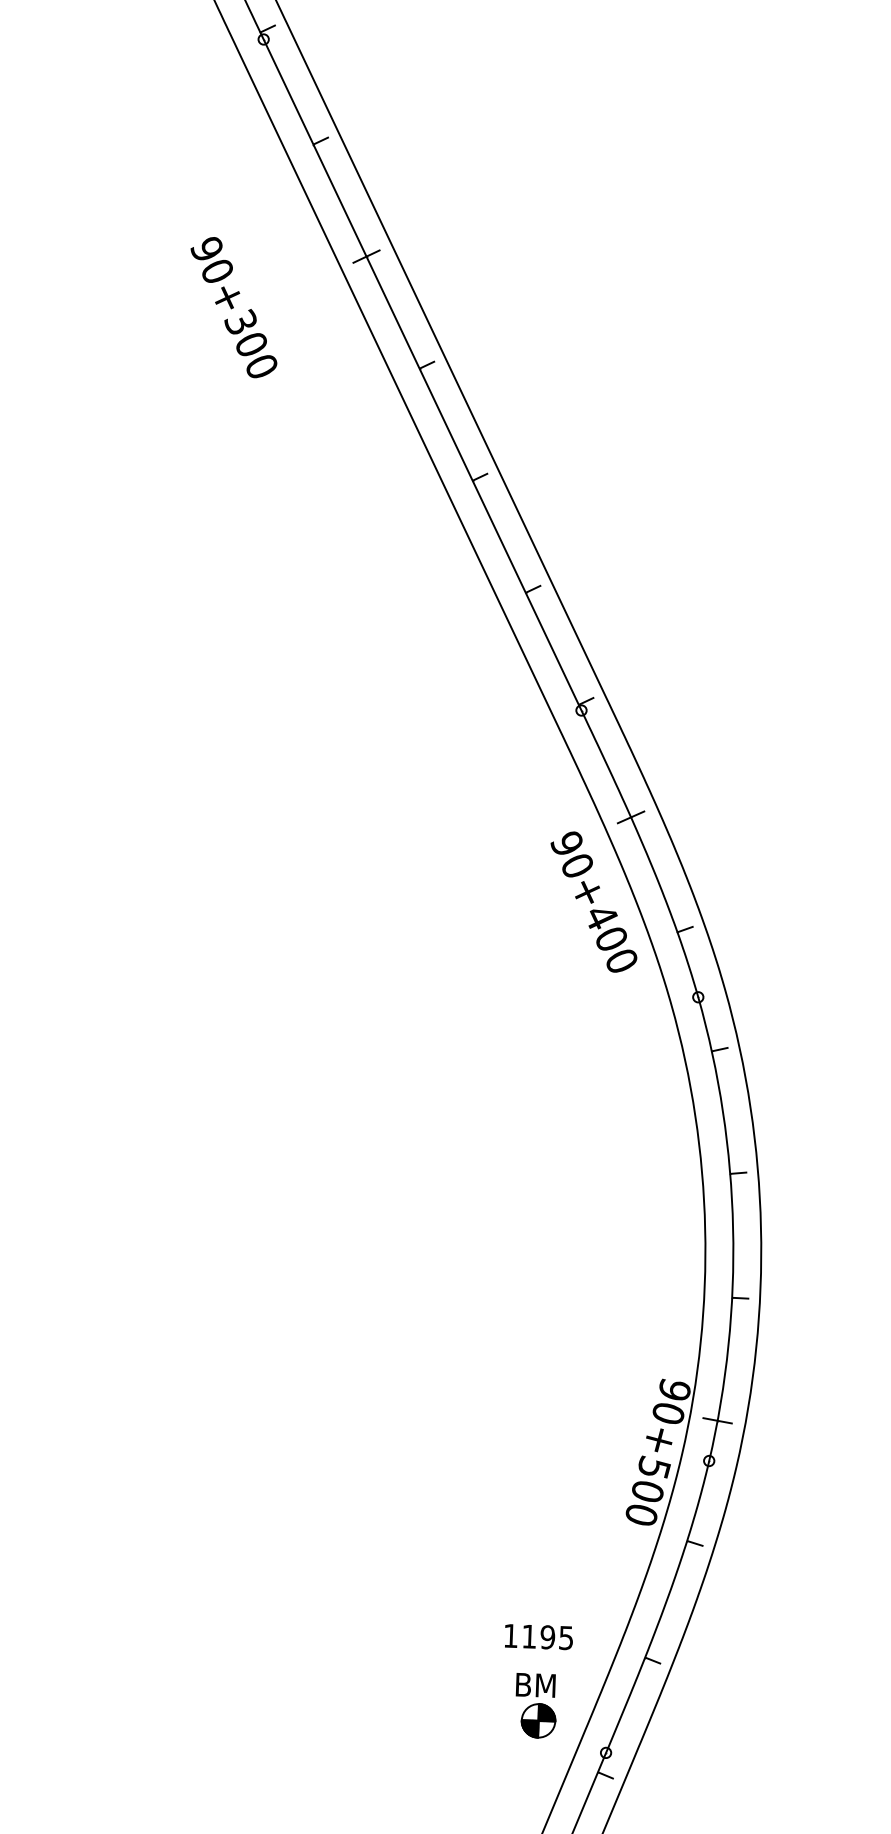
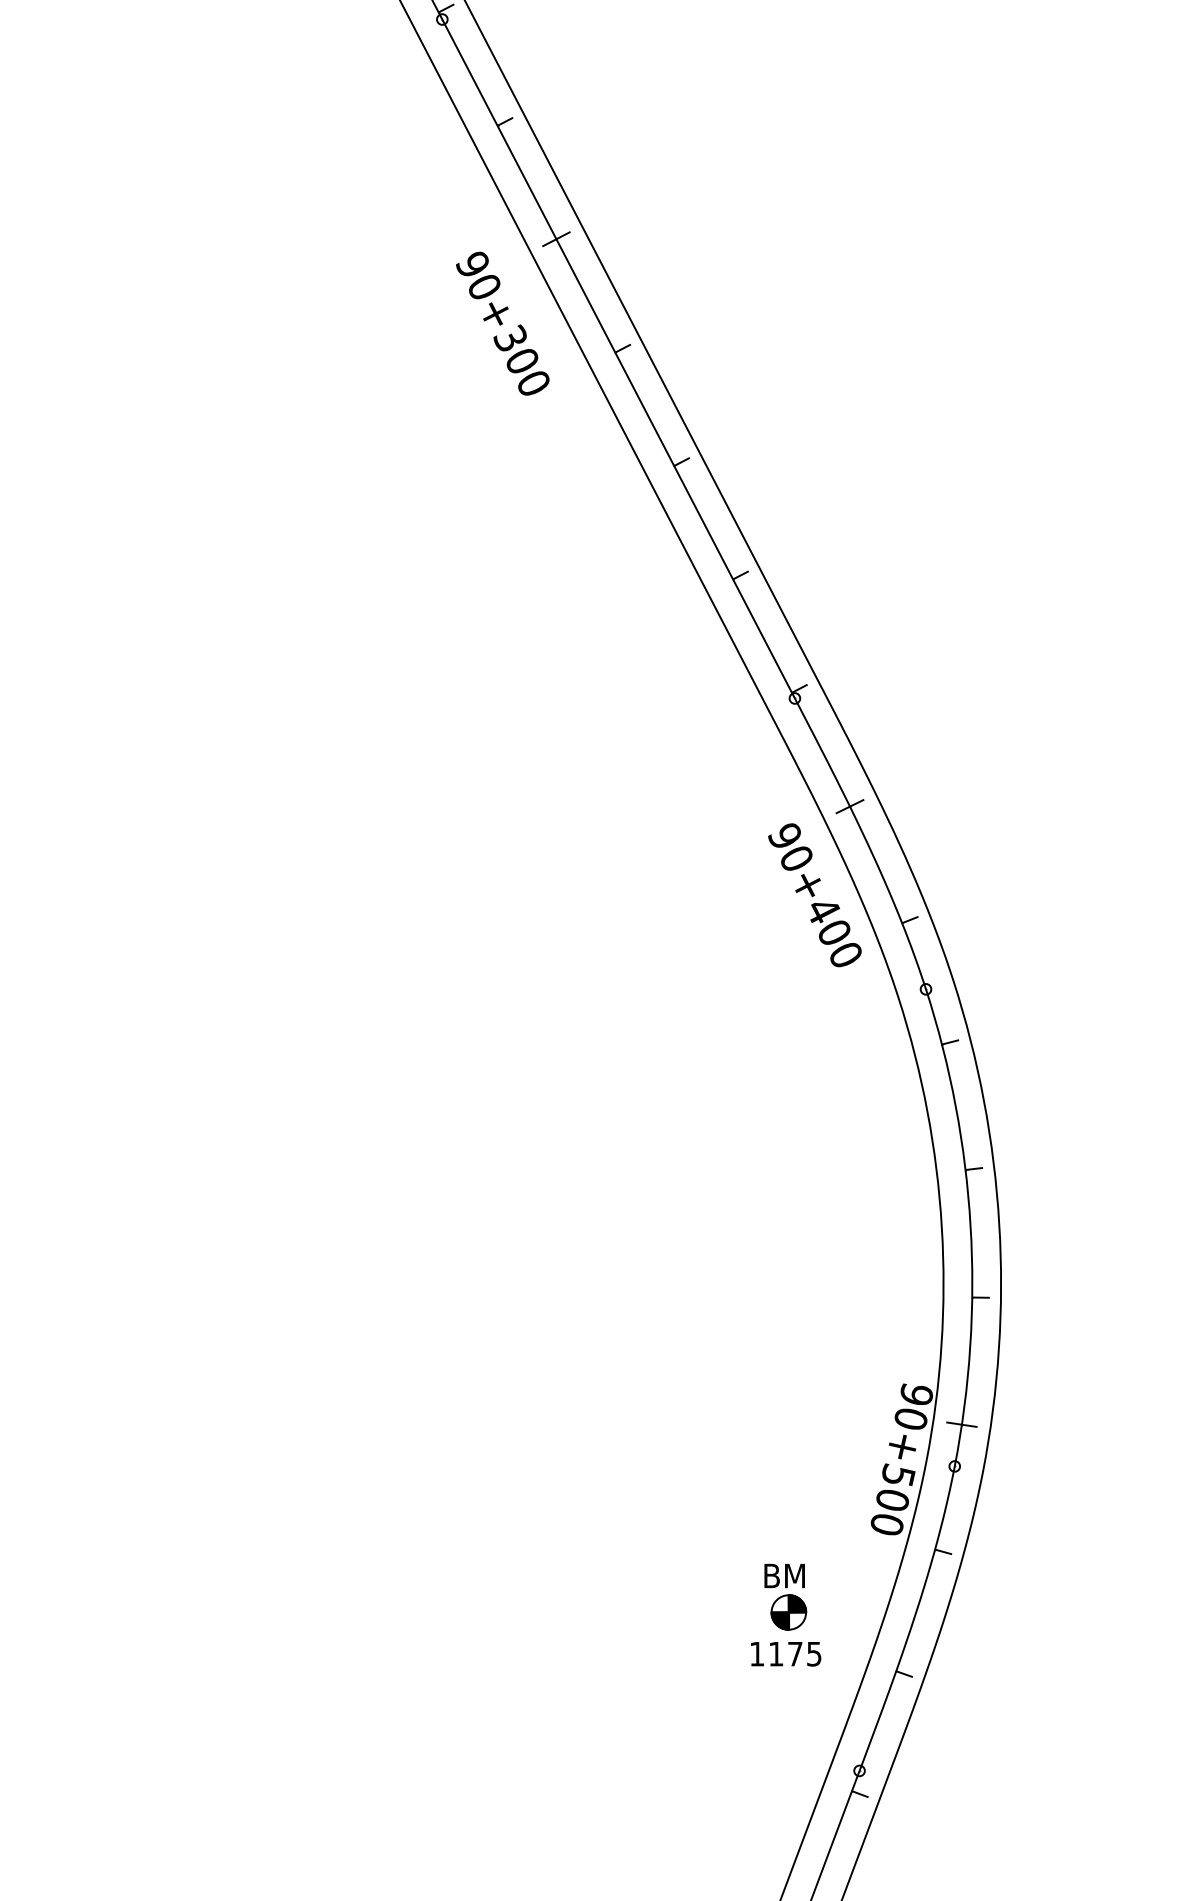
text: (233, 307) -> (502, 323), moved
text: (547, 1636) -> (794, 1653), 1195 -> 1175
part: (535, 1705) -> (785, 1596), moved

